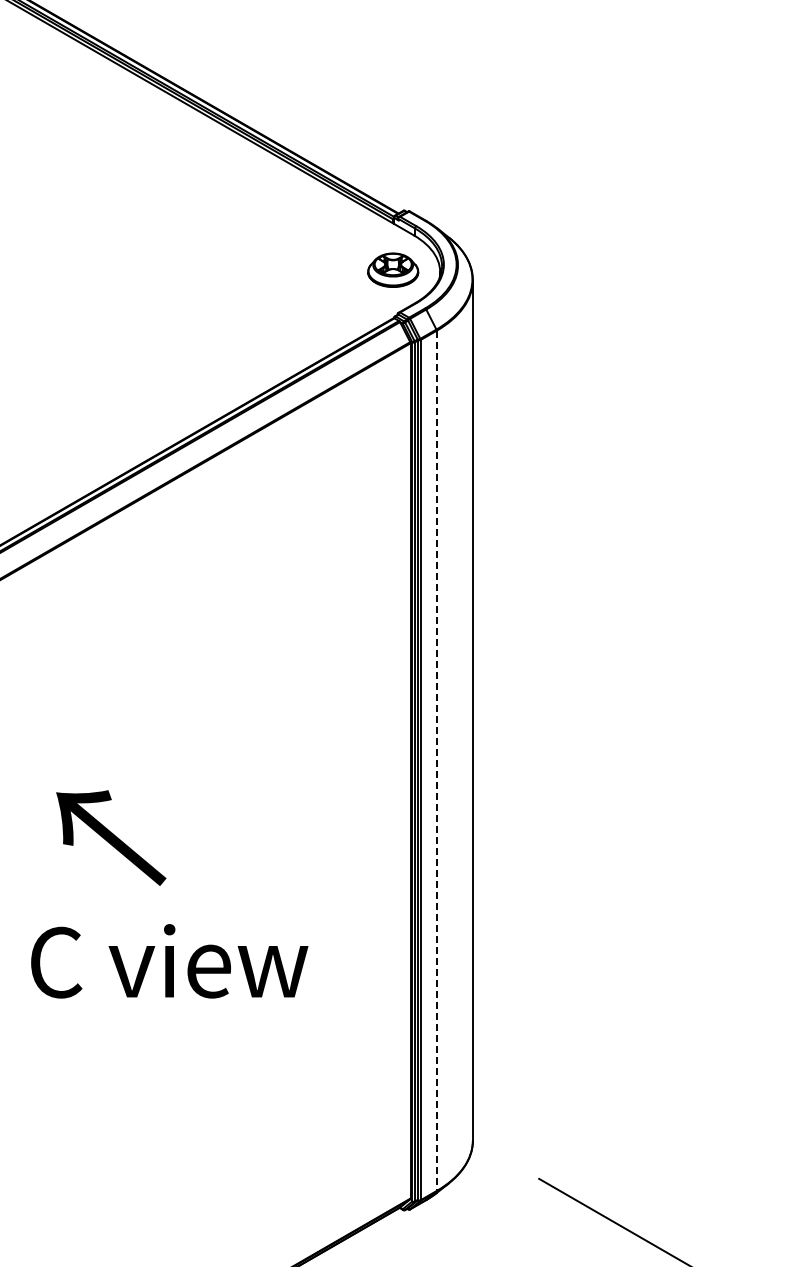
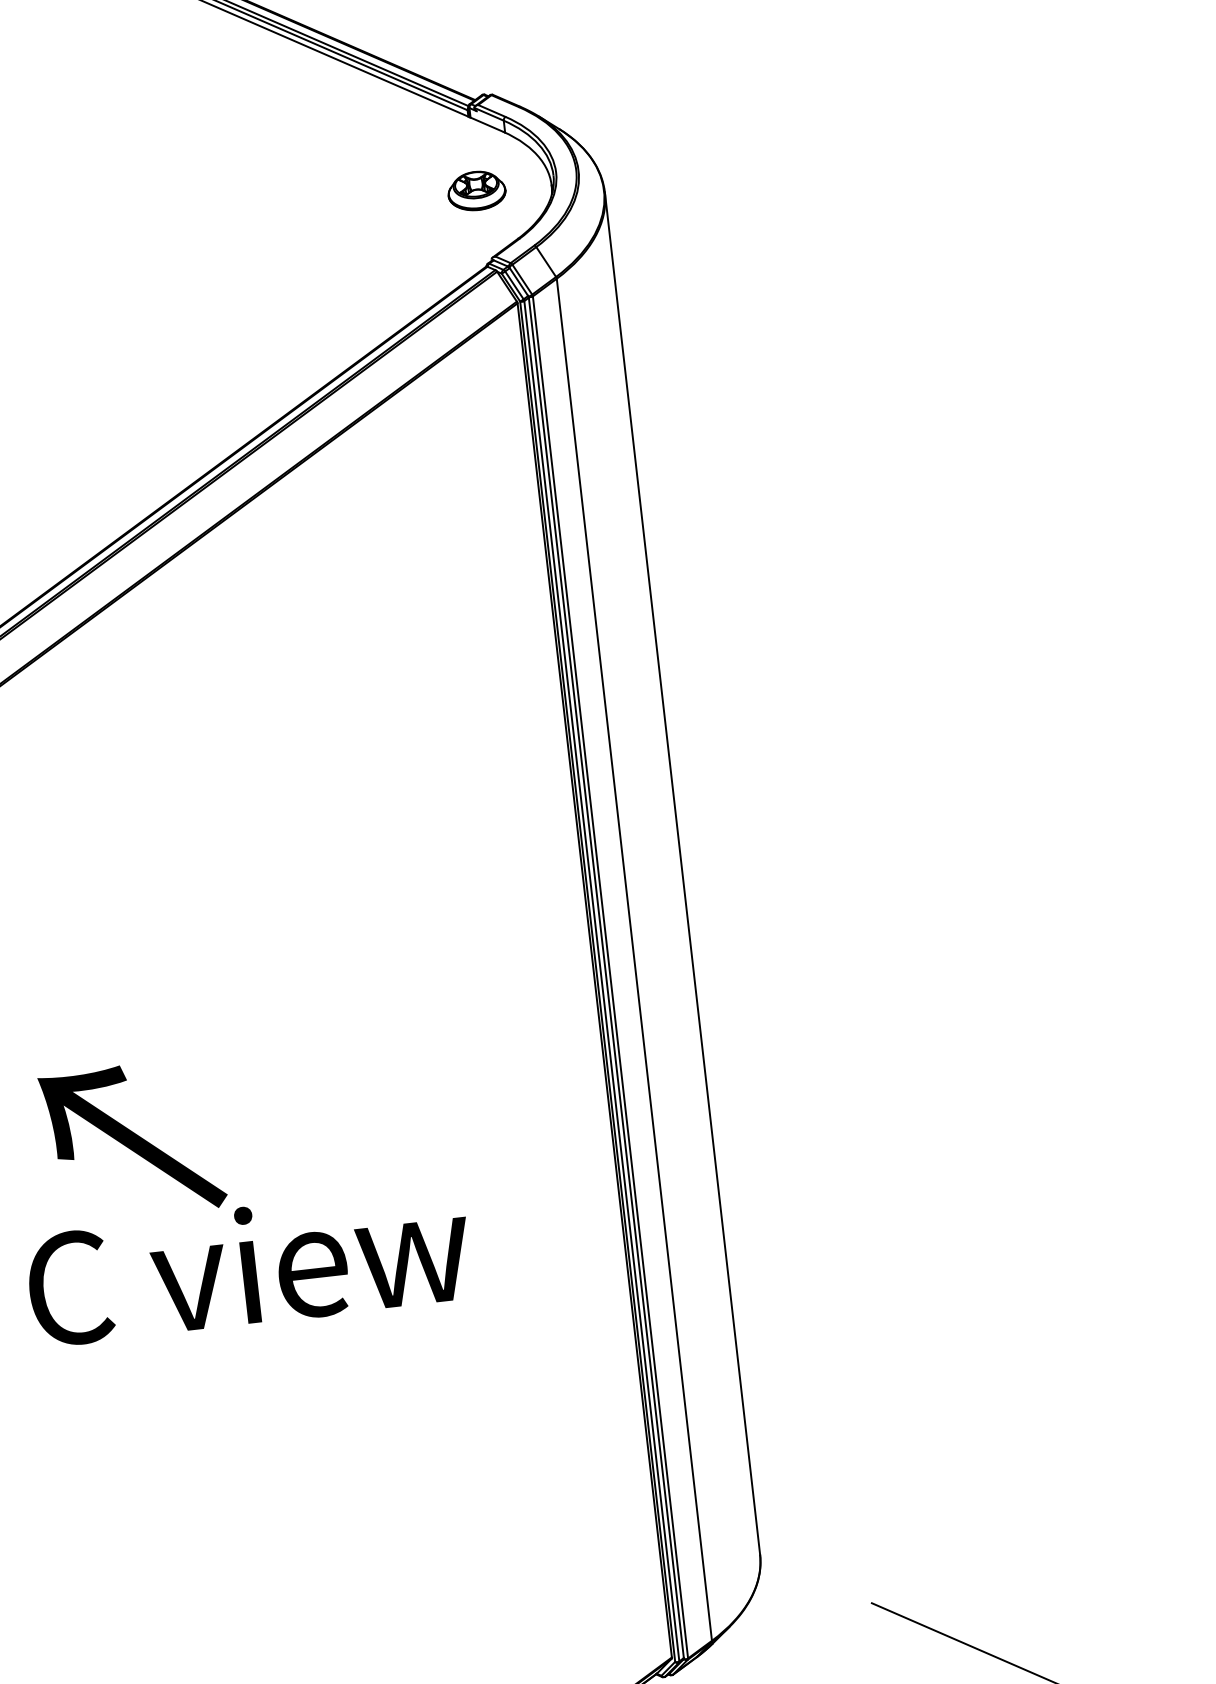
part: (392, 270) -> (475, 191), size x0.71
line: (436, 761) -> (634, 960), dashed -> solid
text: (169, 961) -> (248, 1266), moved

